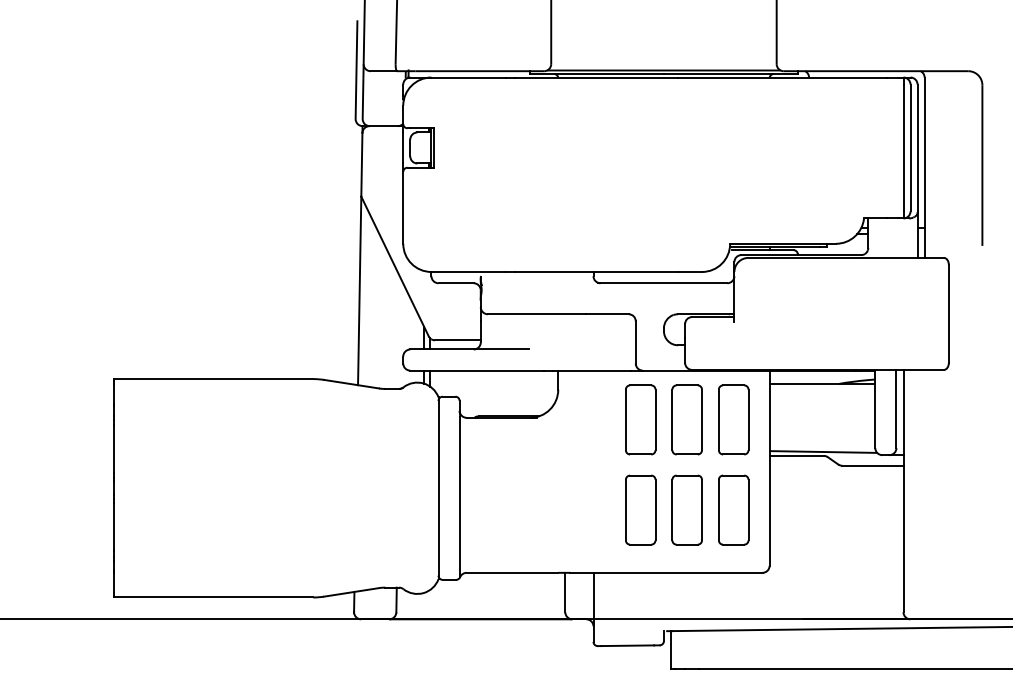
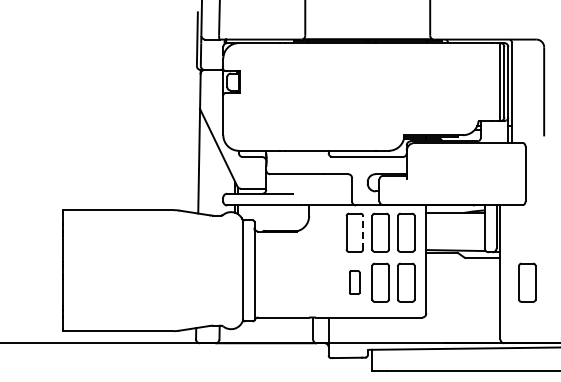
line: (656, 419) -> (363, 232), solid -> dashed
part: (640, 509) -> (354, 282), size x0.6
part: (952, 509) -> (527, 282), added

